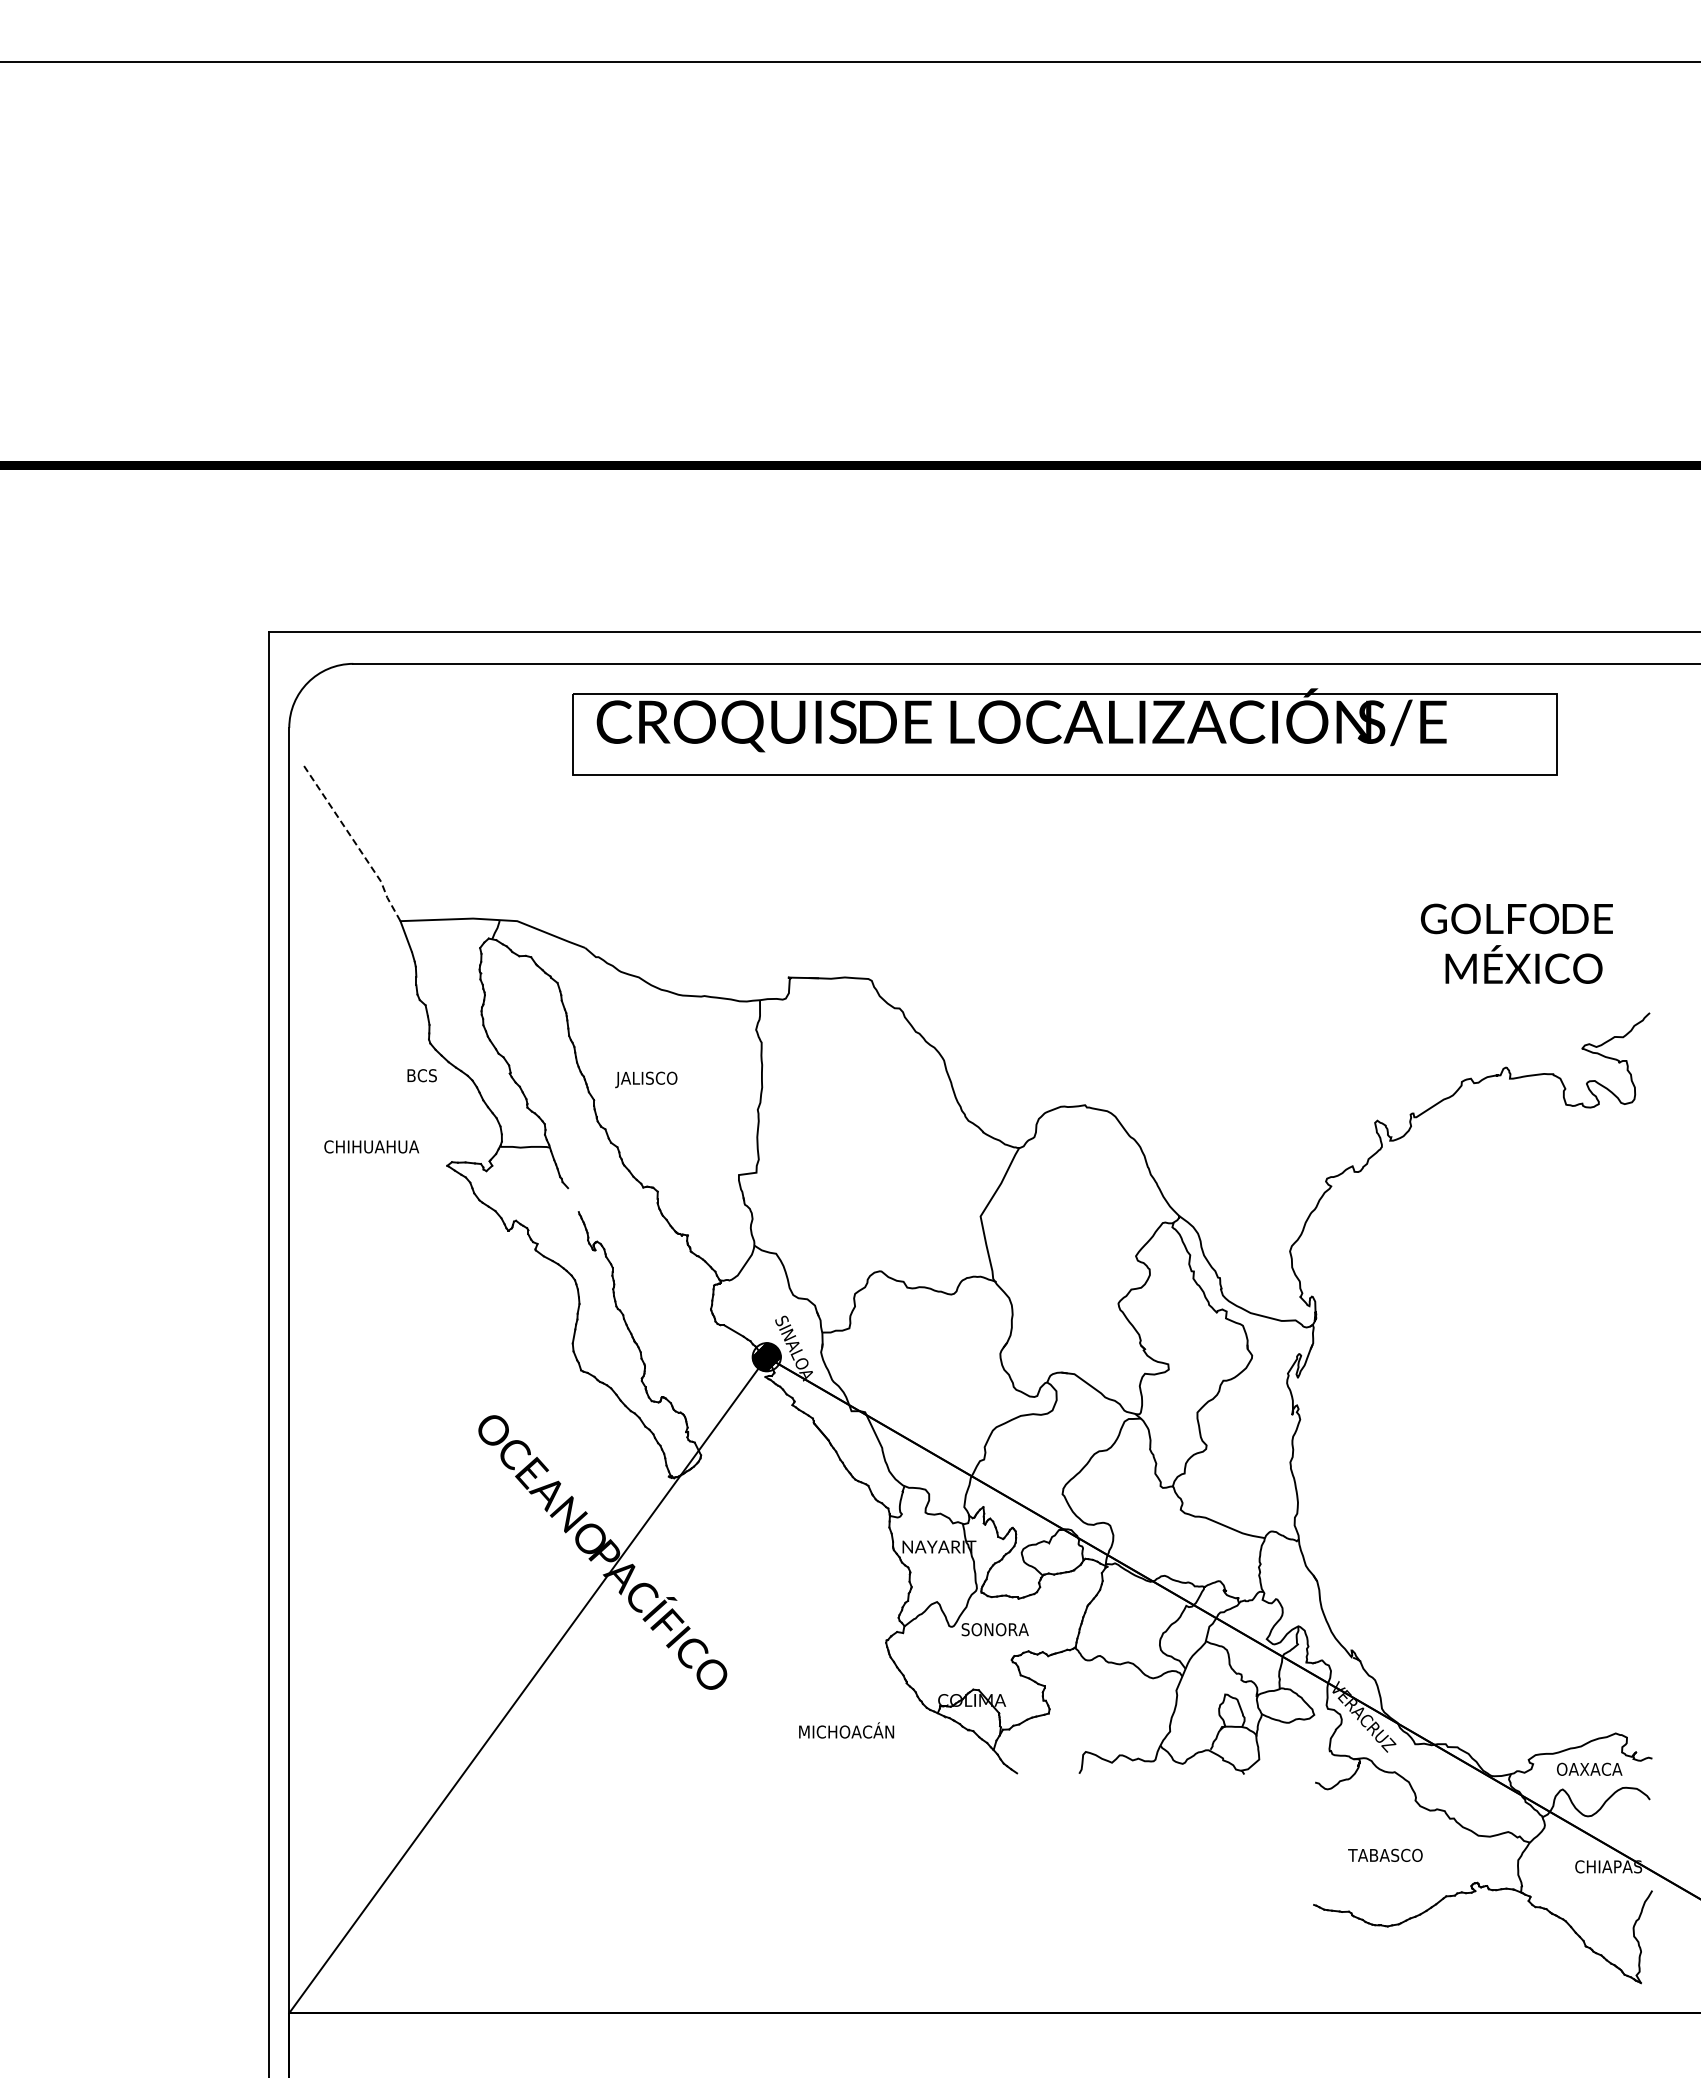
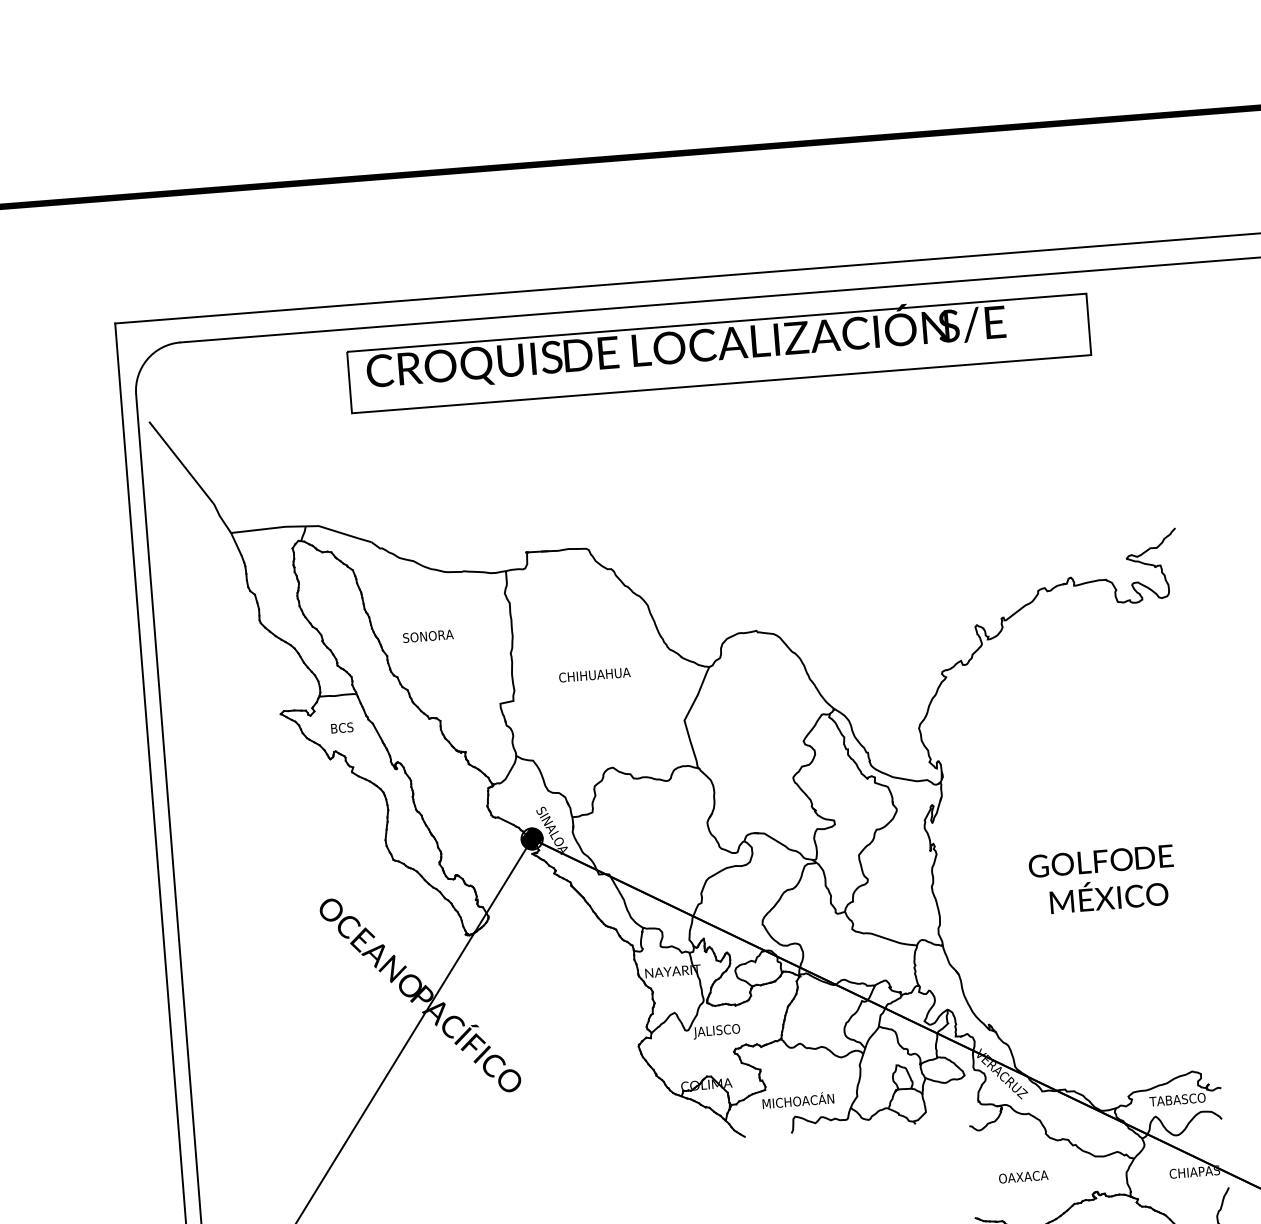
line: (355, 842) -> (192, 476), dashed -> solid
text: (1516, 943) -> (1102, 879), moved
text: (421, 1075) -> (341, 727), moved
text: (649, 1079) -> (427, 637), JALISCO -> SONORA
text: (371, 1146) -> (594, 674), moved
line: (573, 1200) -> (377, 732), added
text: (993, 1631) -> (718, 1031), SONORA -> JALISCO
text: (846, 1730) -> (798, 1100), moved
text: (1593, 1768) -> (1177, 1099), OAXACA -> TABASCO
text: (1385, 1854) -> (1026, 1176), TABASCO -> OAXACA

